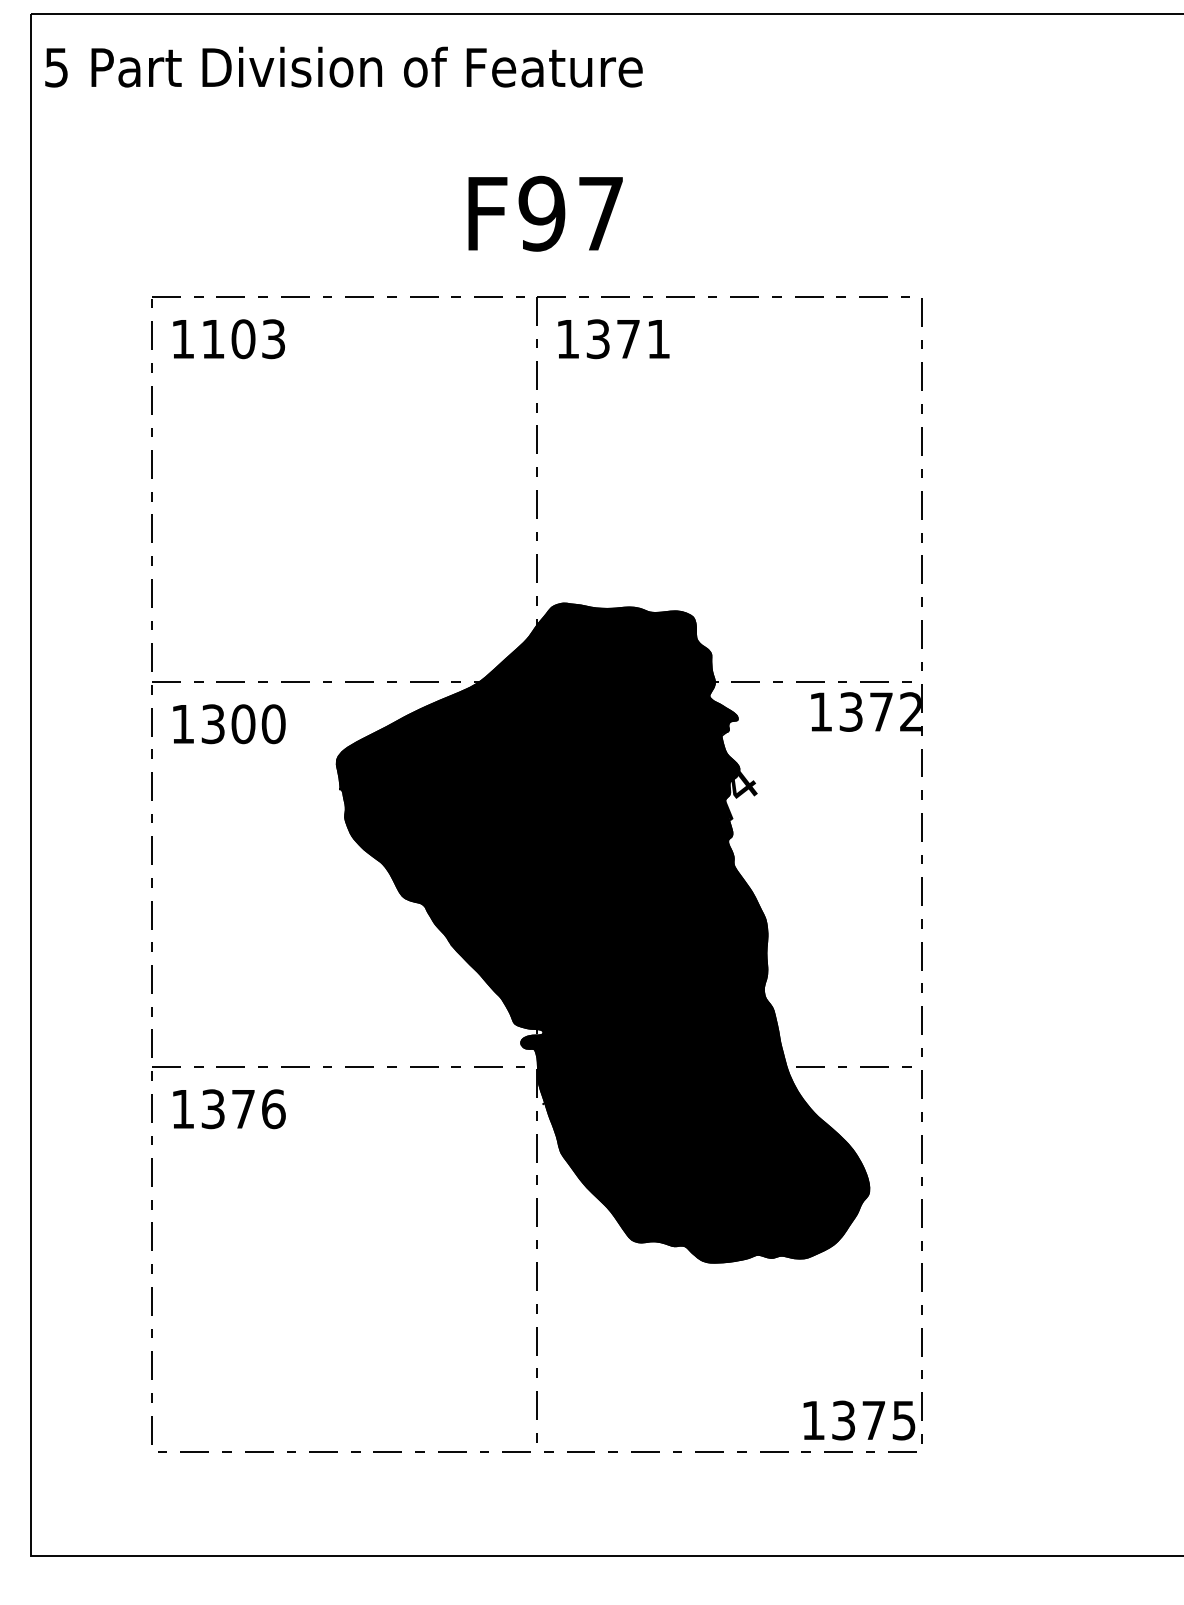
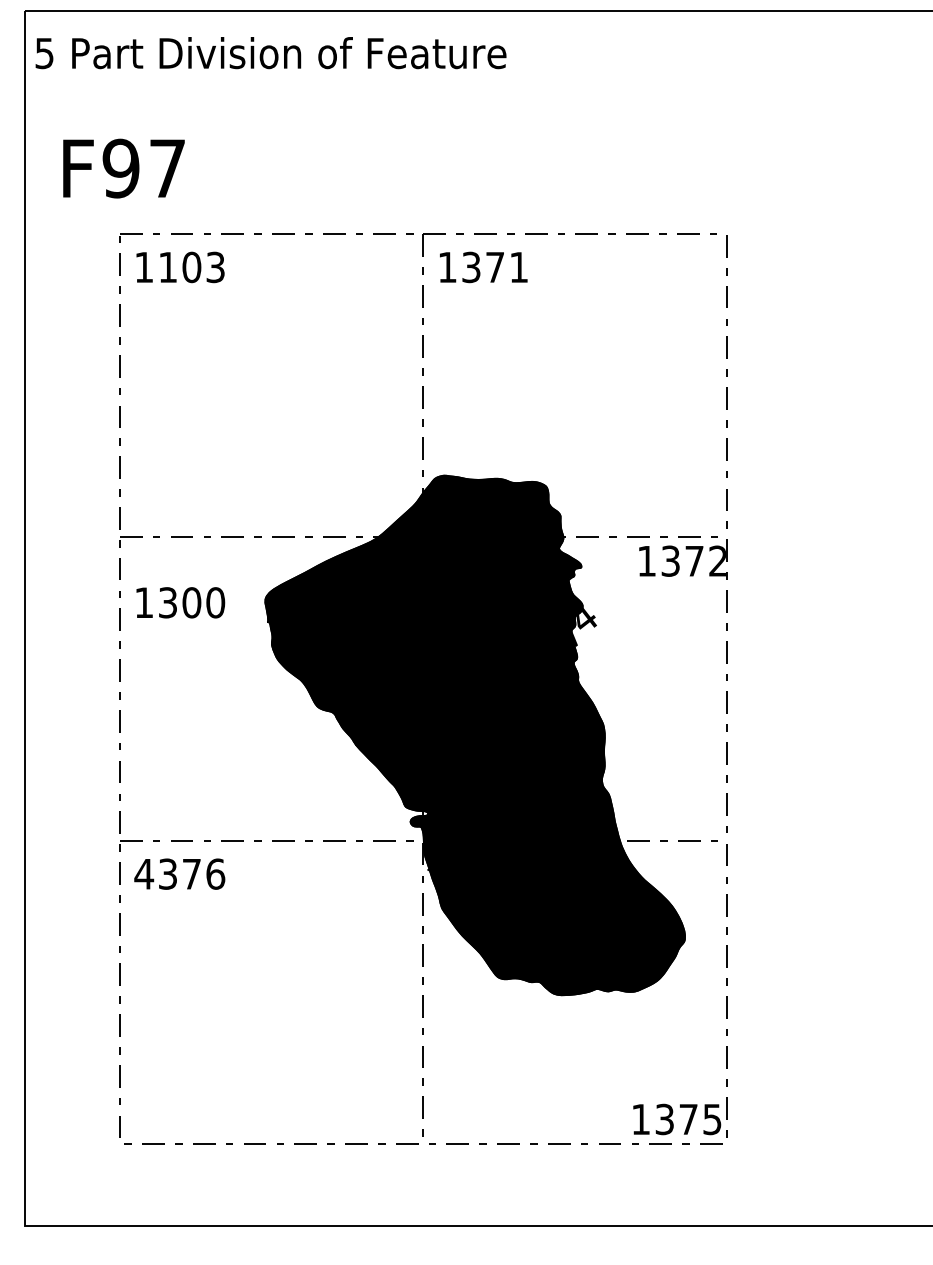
text: (545, 213) -> (123, 168), moved
text: (229, 723) -> (180, 602), moved
text: (183, 1109) -> (144, 874), 1376 -> 4376

